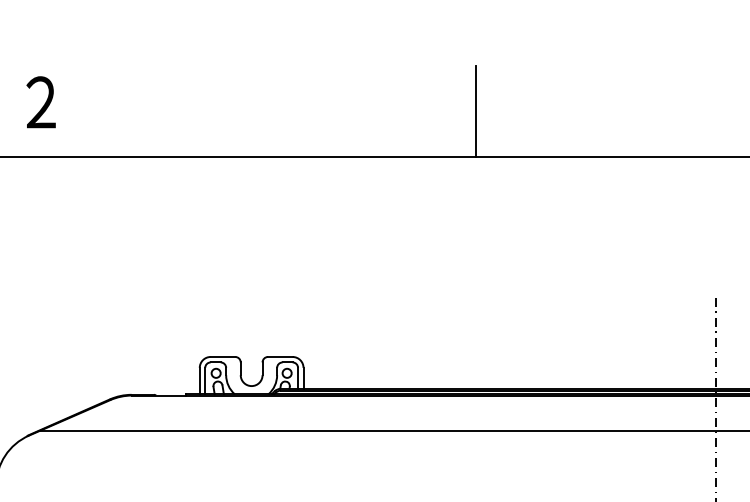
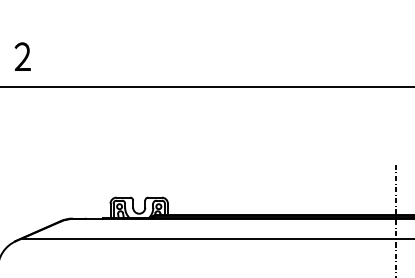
line: (476, 110) -> (263, 61), removed

